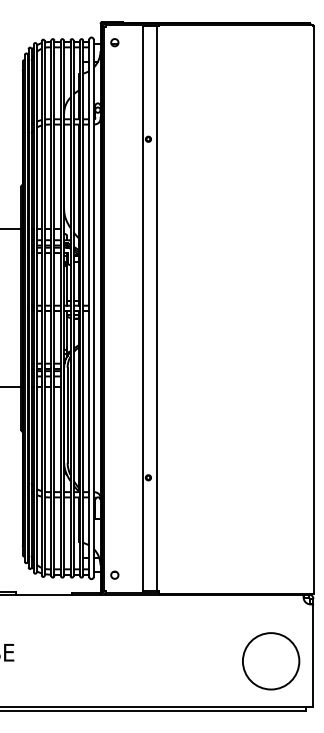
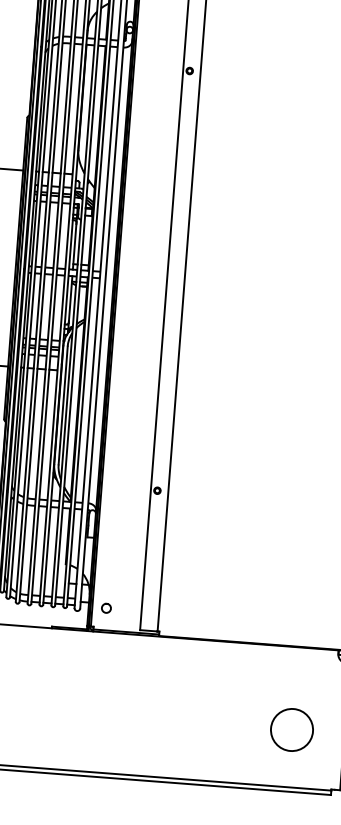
circle: (270, 661) -> (291, 730), size x0.6

